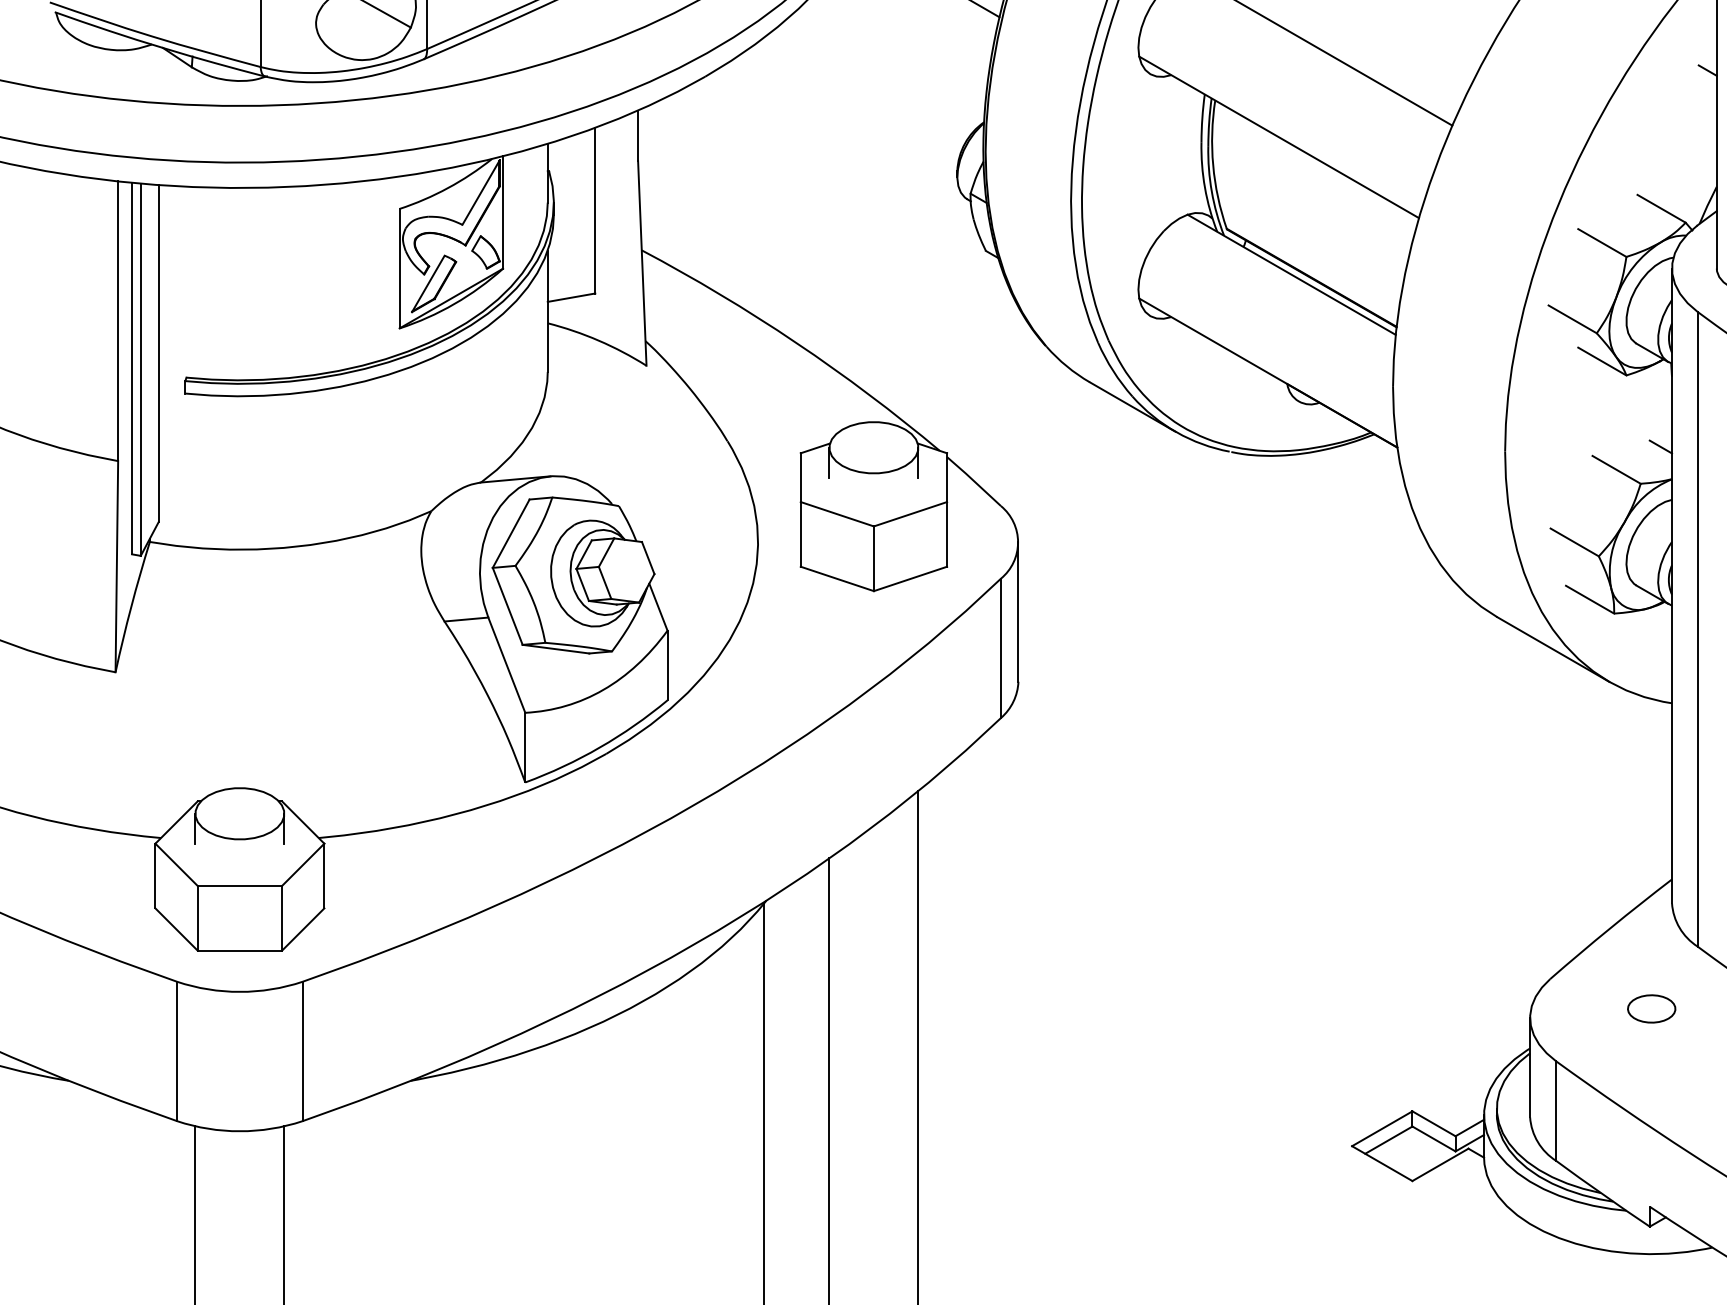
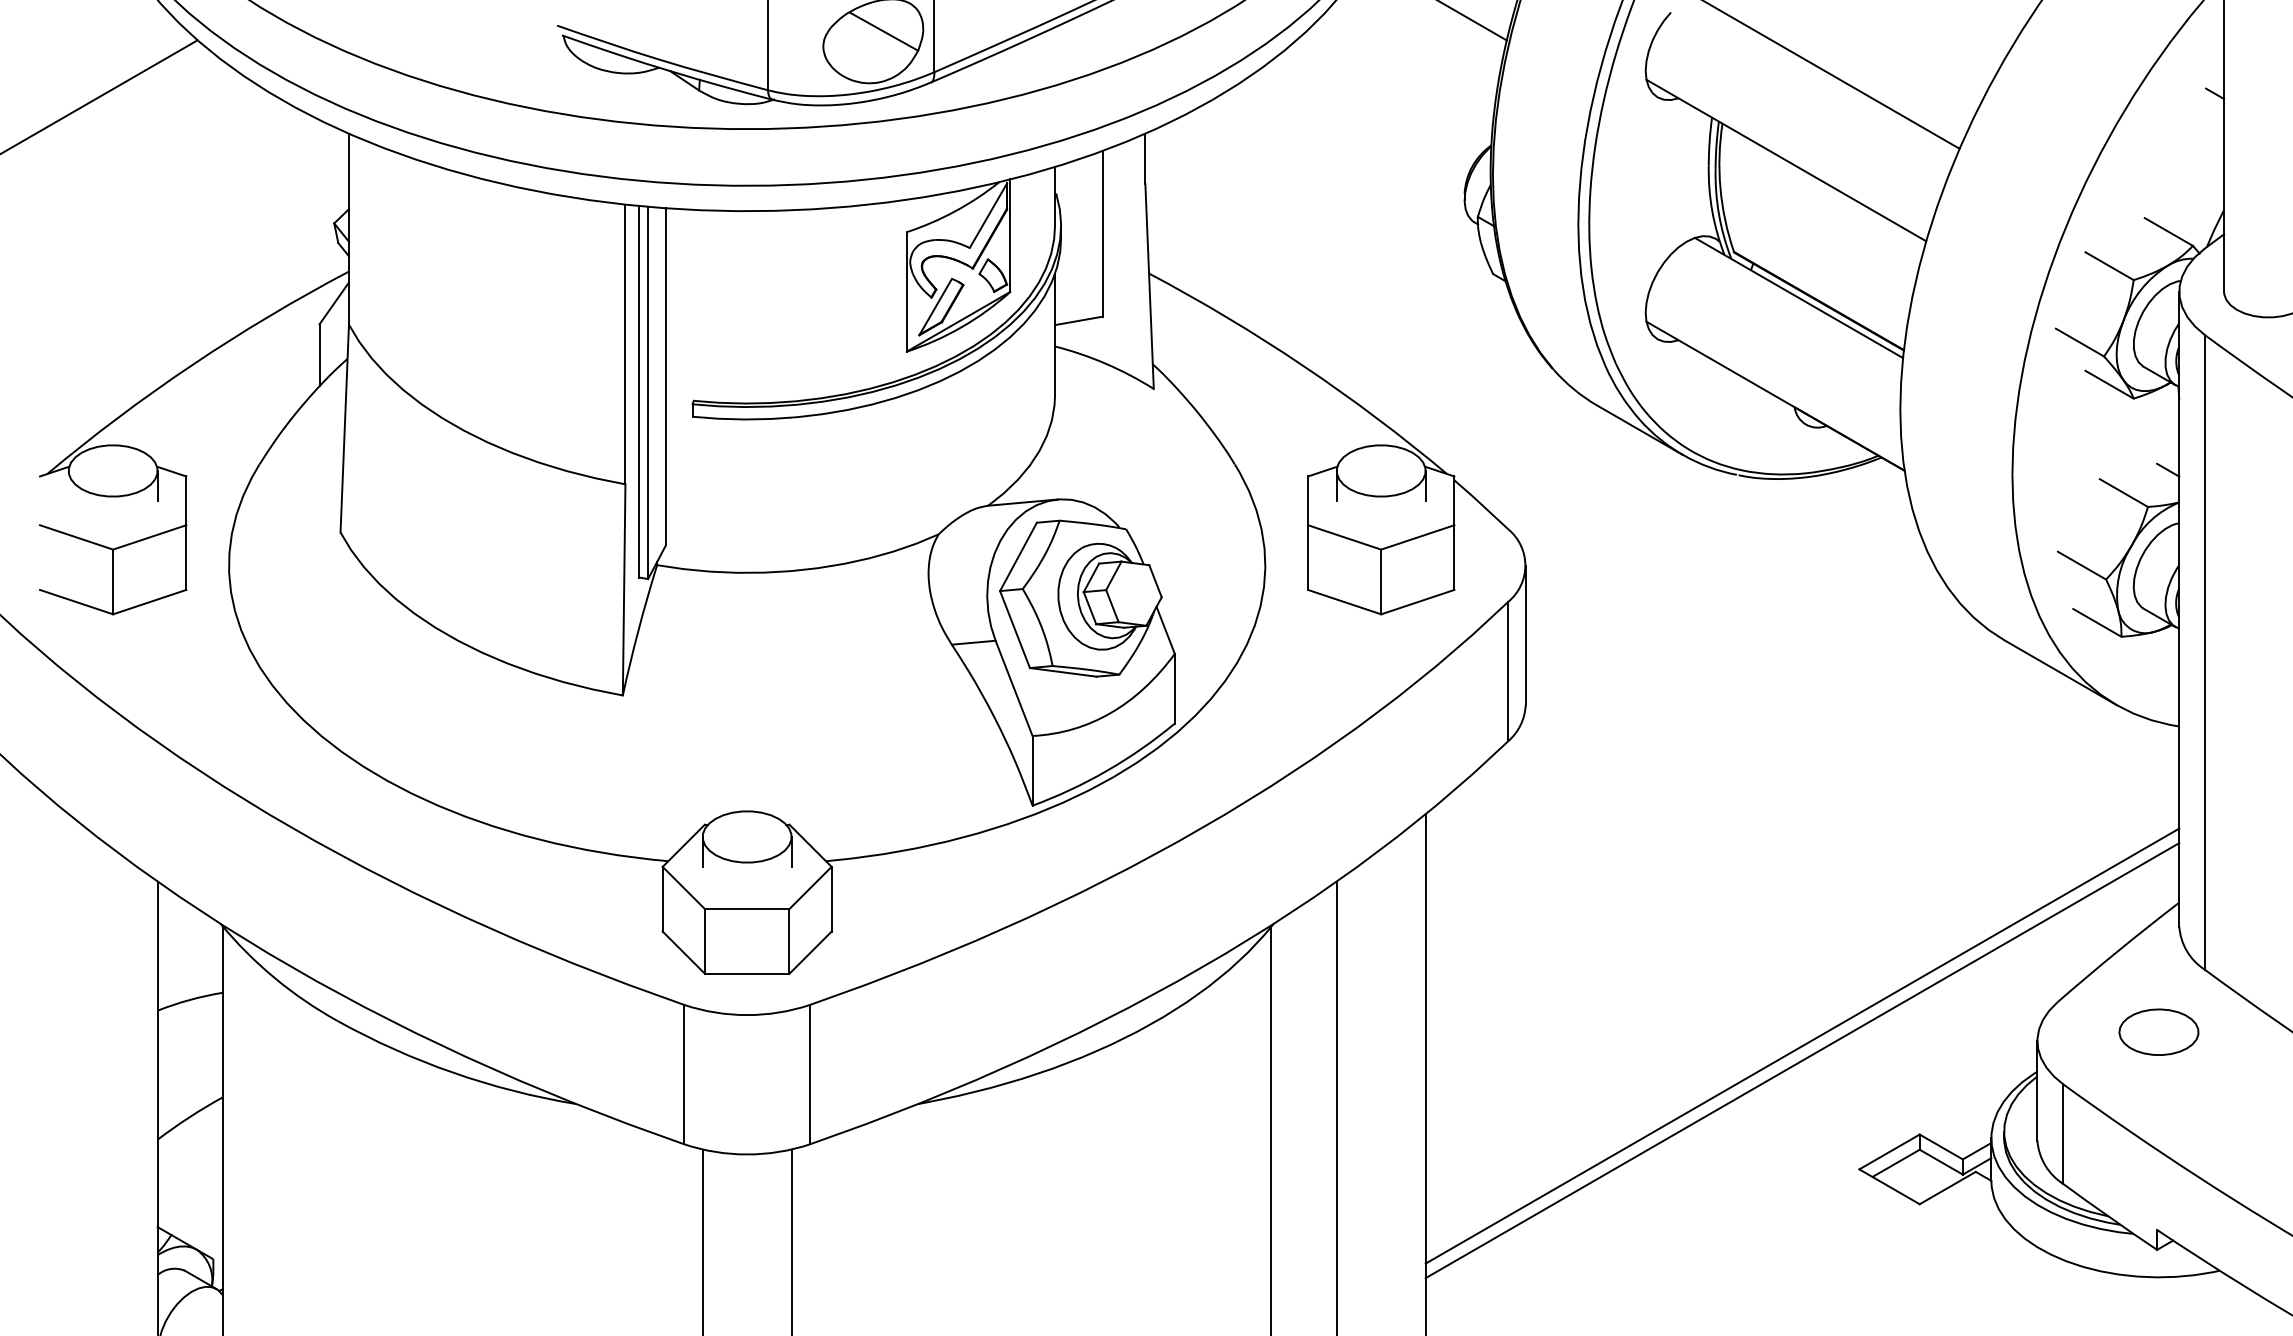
part: (1651, 1008) -> (2158, 1031), size x1.67
line: (1295, 1022) -> (1802, 1045), added
line: (1295, 1037) -> (1802, 1060), added

